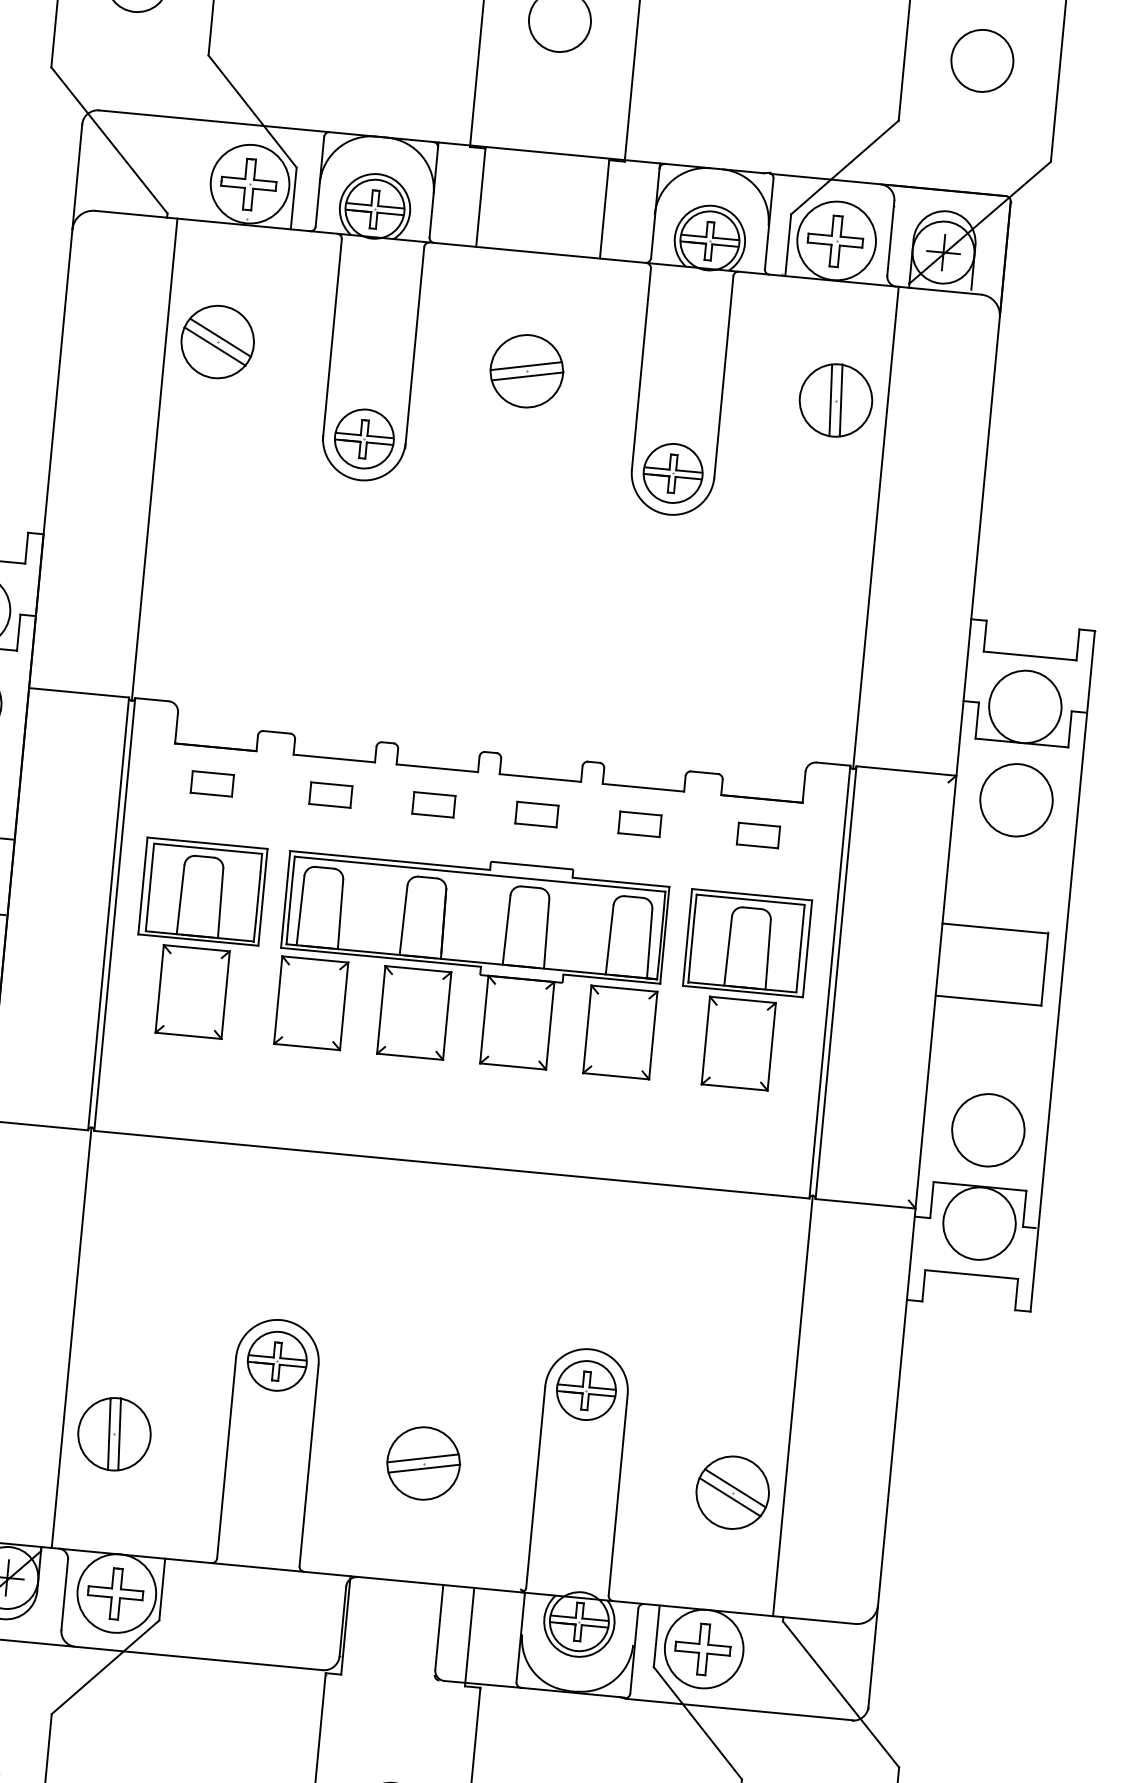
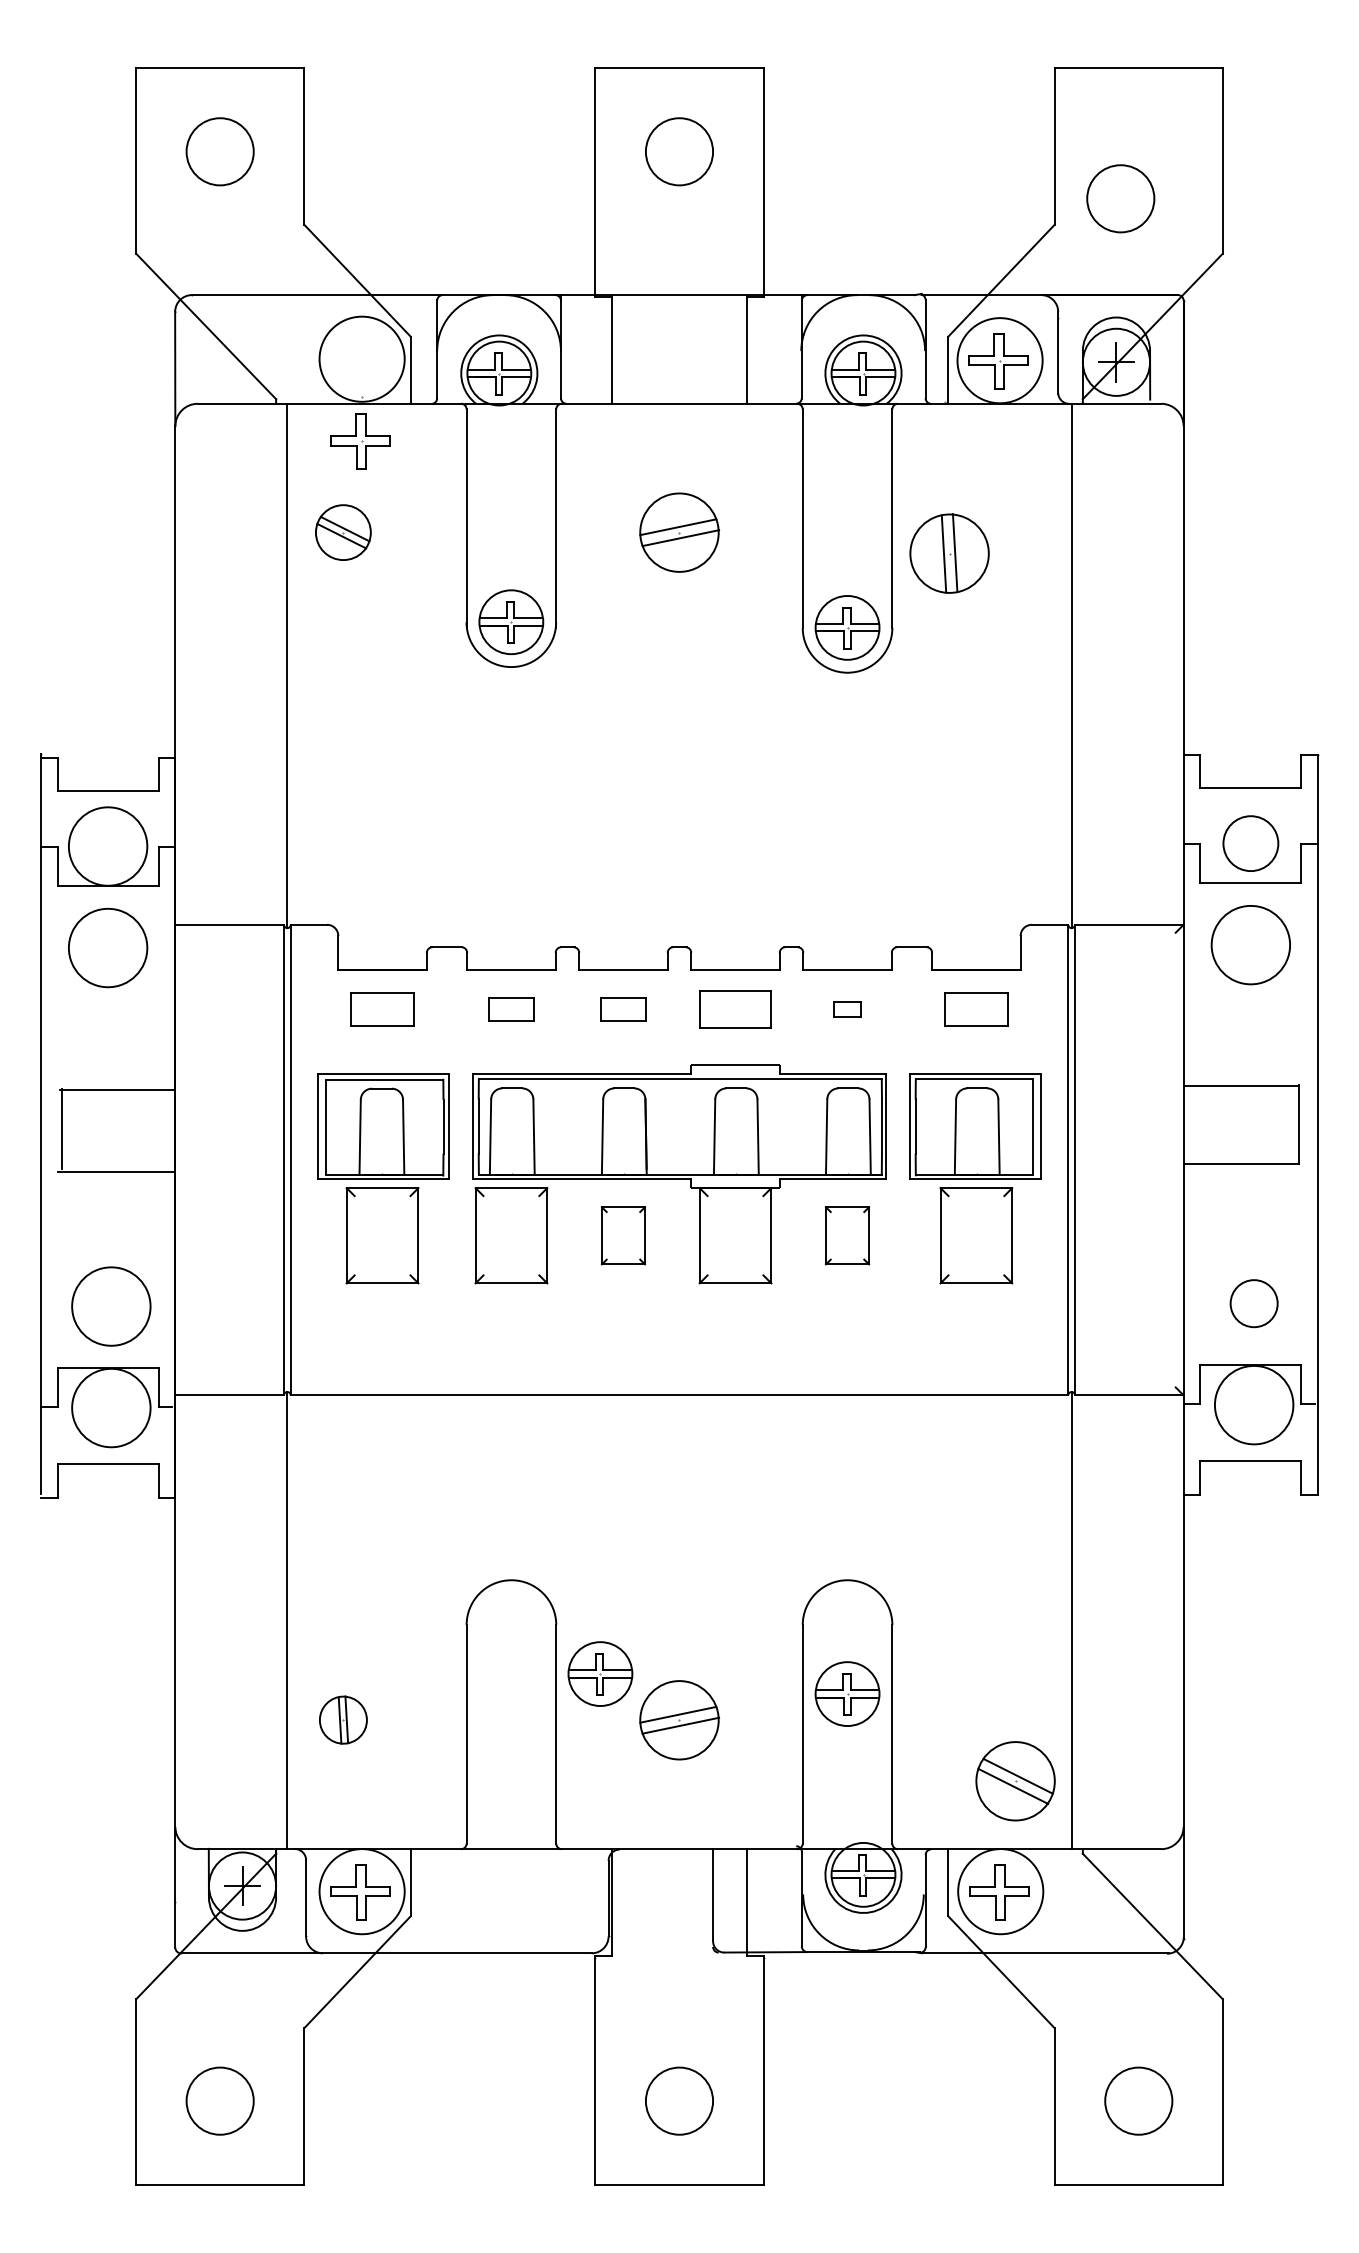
circle: (982, 60) -> (1120, 198), moved
part: (248, 184) -> (360, 441), moved
part: (217, 341) -> (343, 532), size x0.7
part: (835, 400) -> (949, 553), moved
circle: (1025, 706) -> (1250, 843), size x0.7
part: (212, 783) -> (382, 1009), size x1.4
part: (536, 814) -> (735, 1009), size x1.6
part: (639, 824) -> (847, 1009), size x0.6
part: (758, 835) -> (976, 1009), size x1.4
part: (414, 1012) -> (623, 1235), size x0.6
part: (620, 1032) -> (847, 1235), size x0.6
circle: (987, 1130) -> (1253, 1303), size x0.6
part: (277, 1360) -> (600, 1673), moved
part: (586, 1390) -> (847, 1693), moved
part: (114, 1433) -> (343, 1719), size x0.6
part: (732, 1492) -> (1015, 1781), moved

